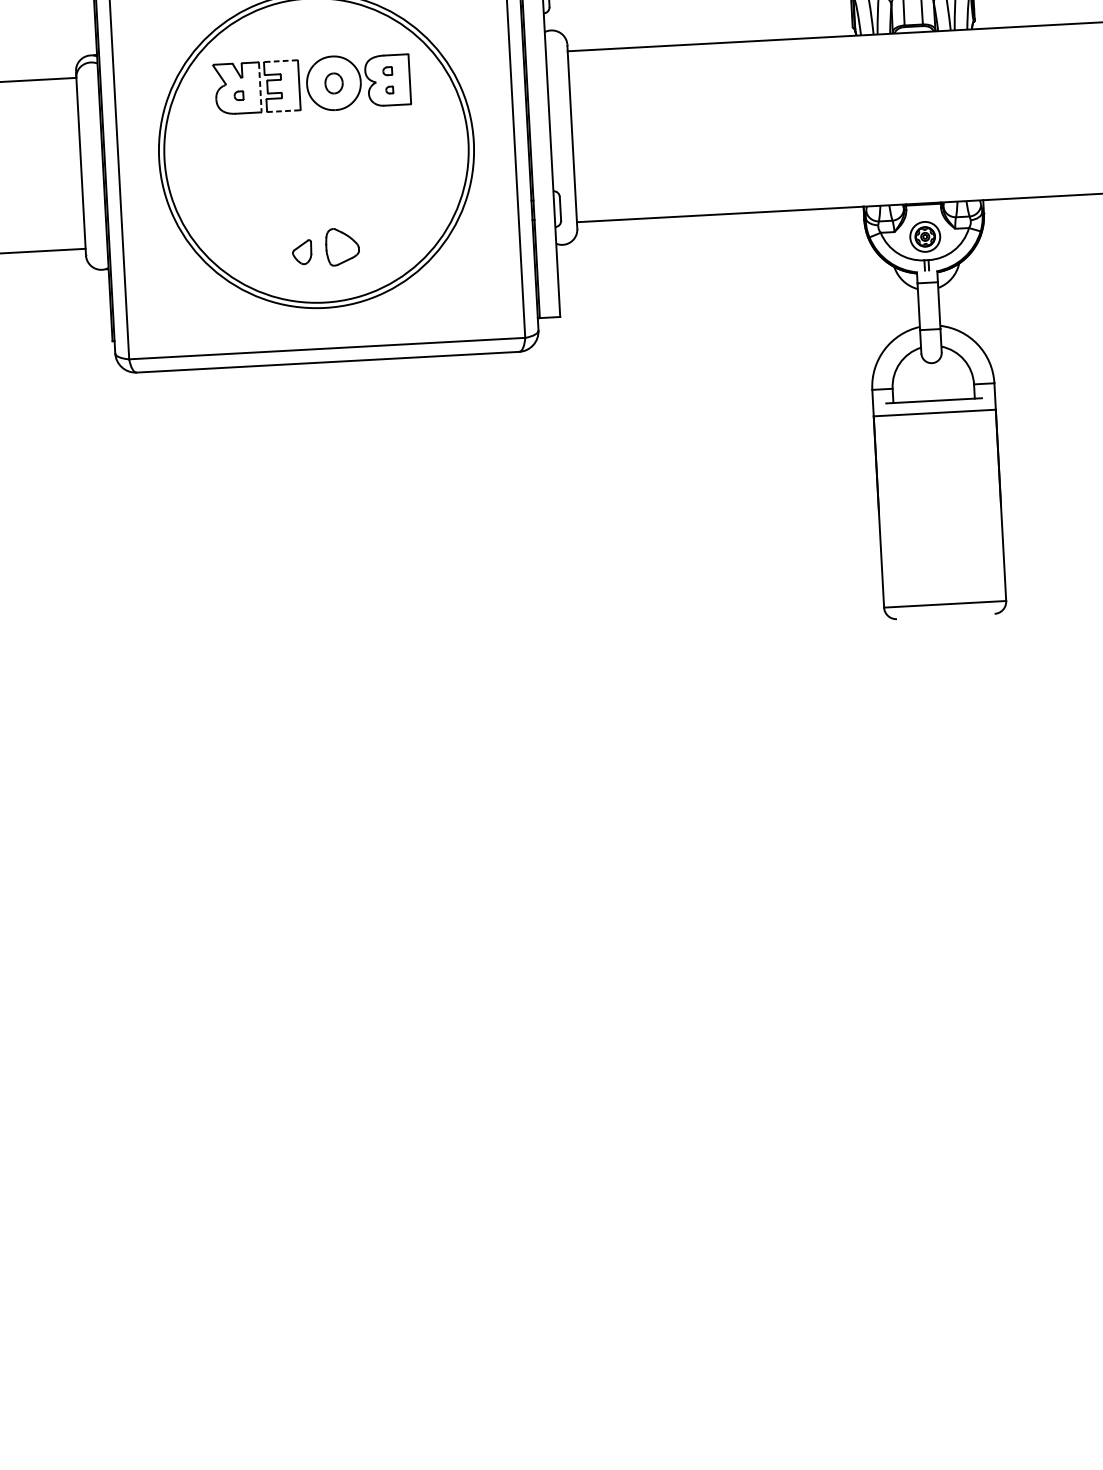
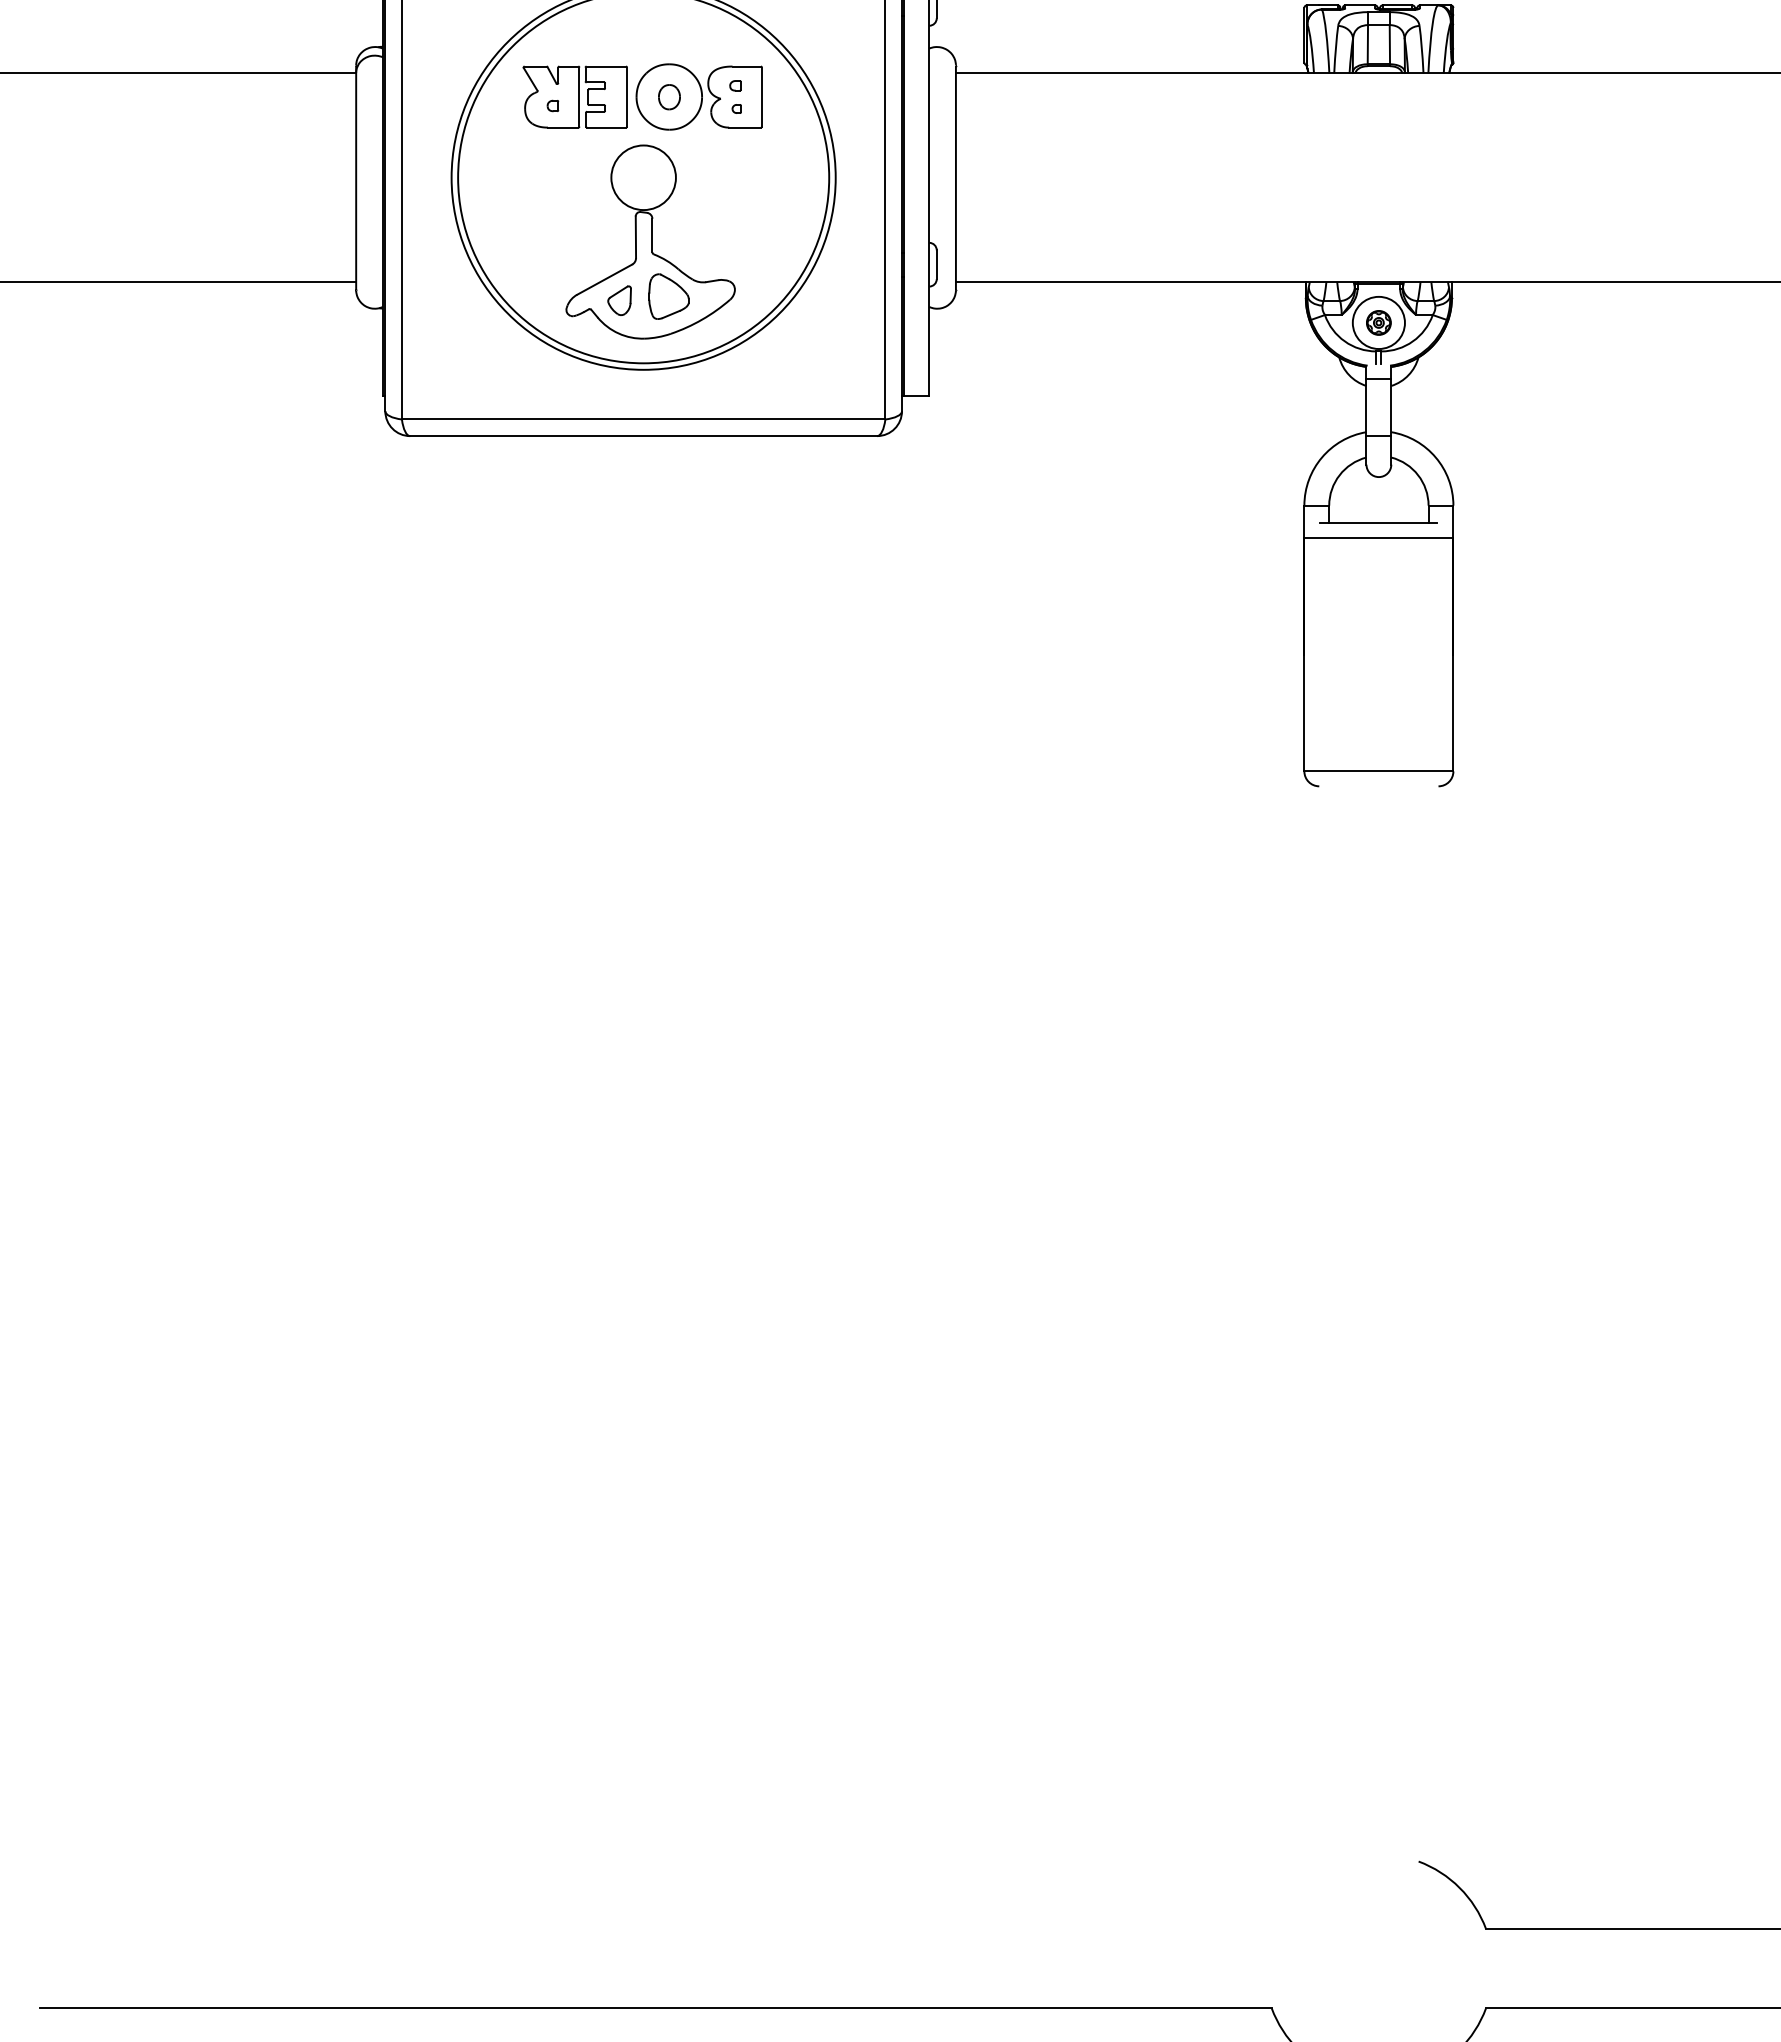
line: (281, 61) -> (606, 66), dashed -> solid
line: (260, 87) -> (579, 97), dashed -> solid
line: (283, 111) -> (606, 127), dashed -> solid
part: (324, 202) -> (650, 241), added
circle: (924, 236) -> (1378, 322), size x1.43

